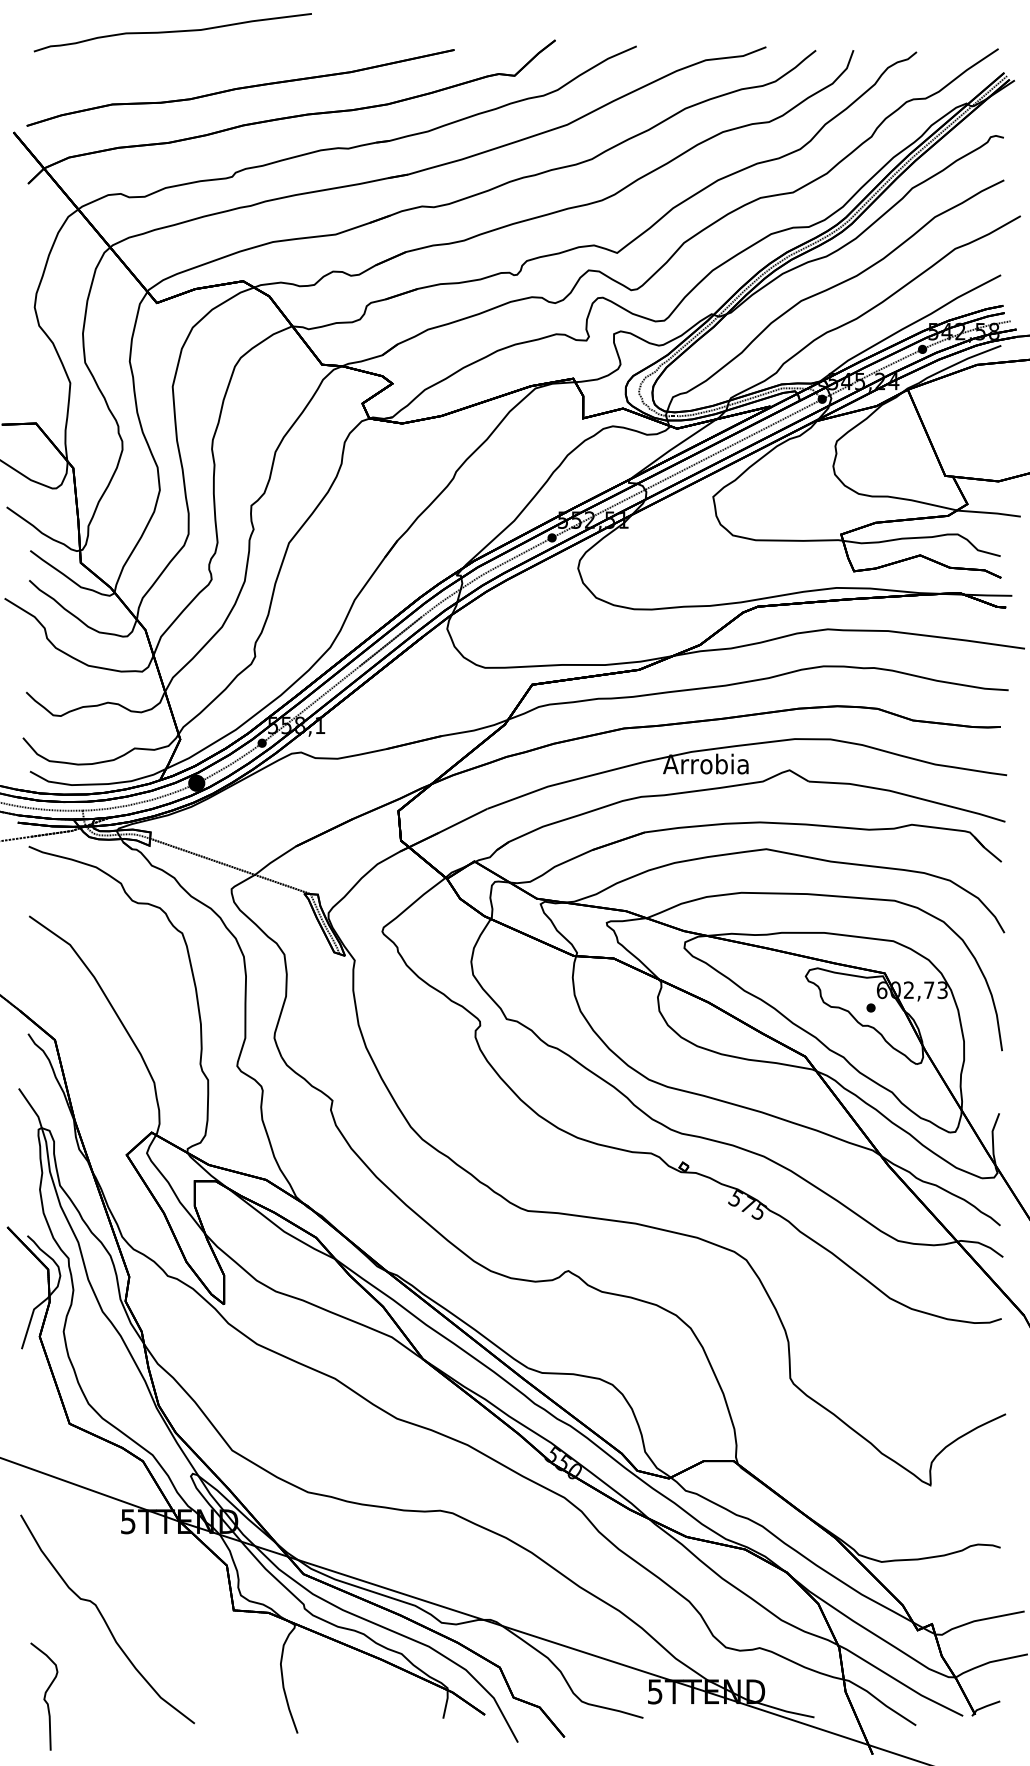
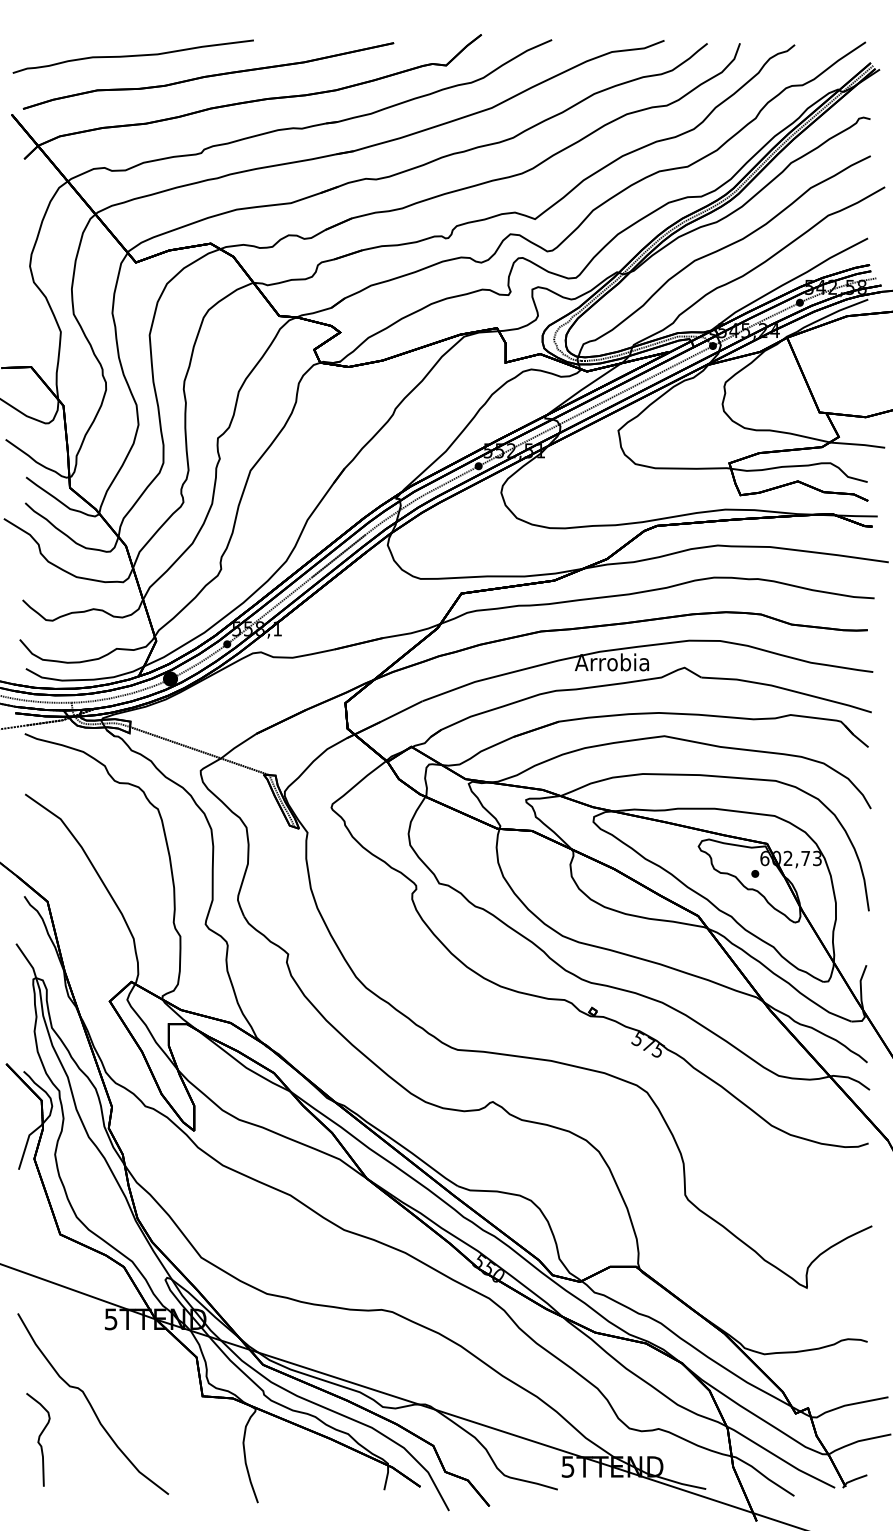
part: (172, 32) -> (133, 56), moved
curve: (44, 1696) -> (38, 1439), moved

